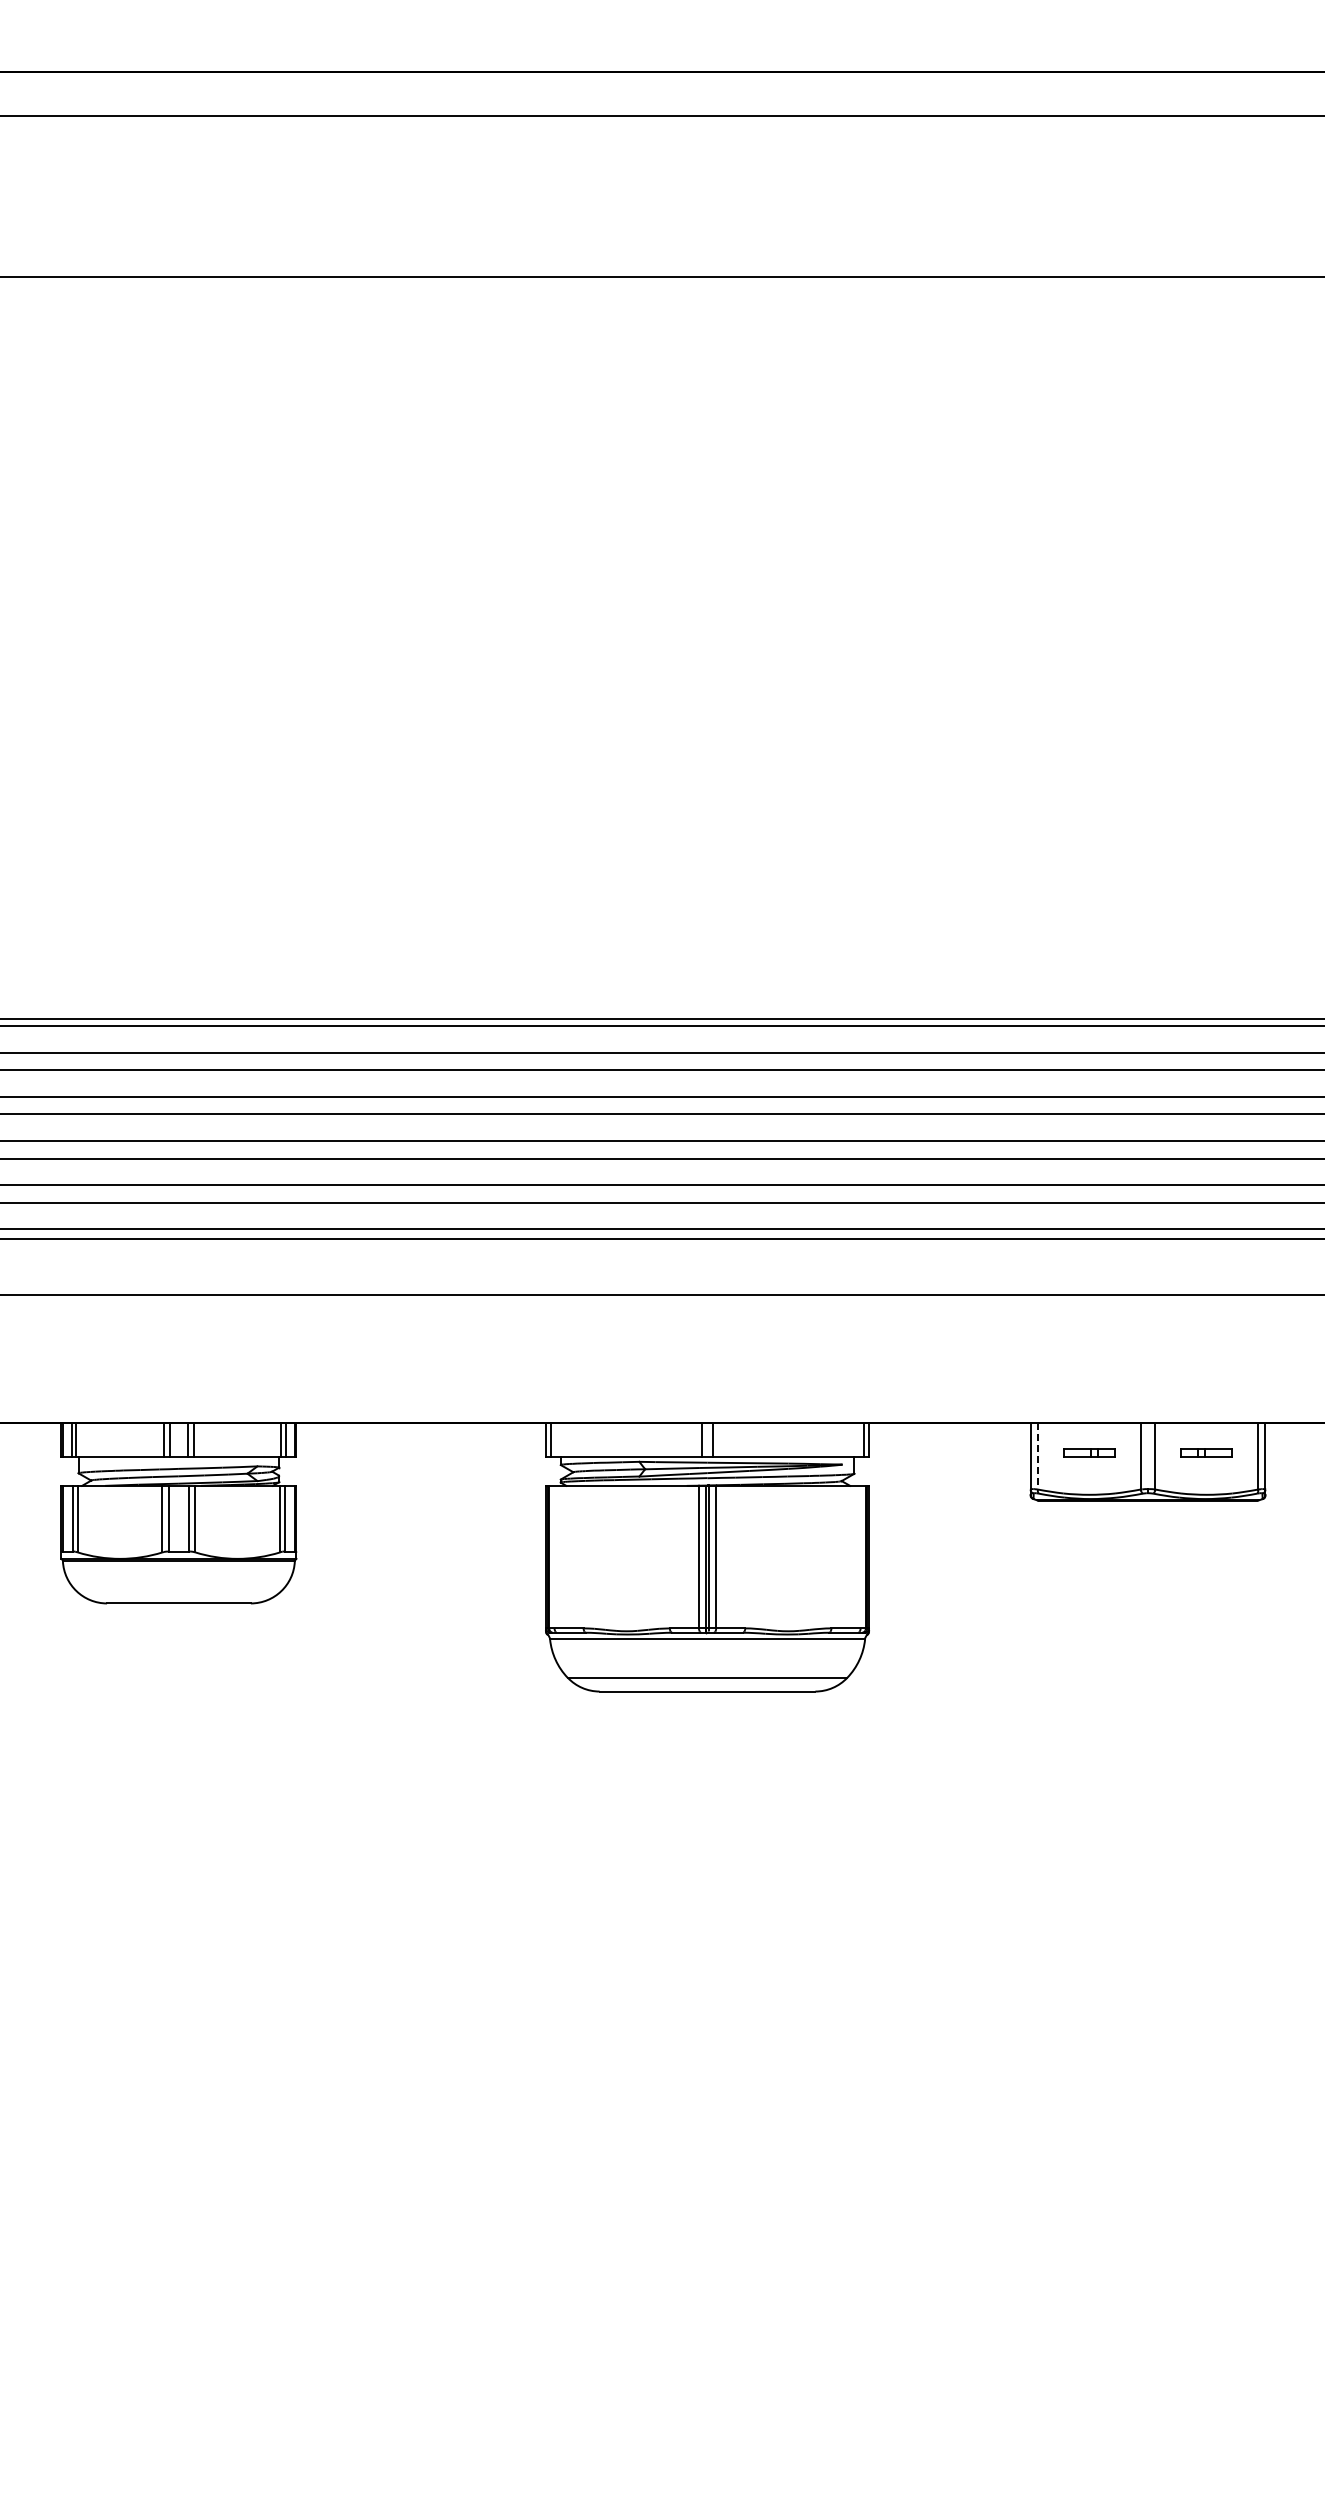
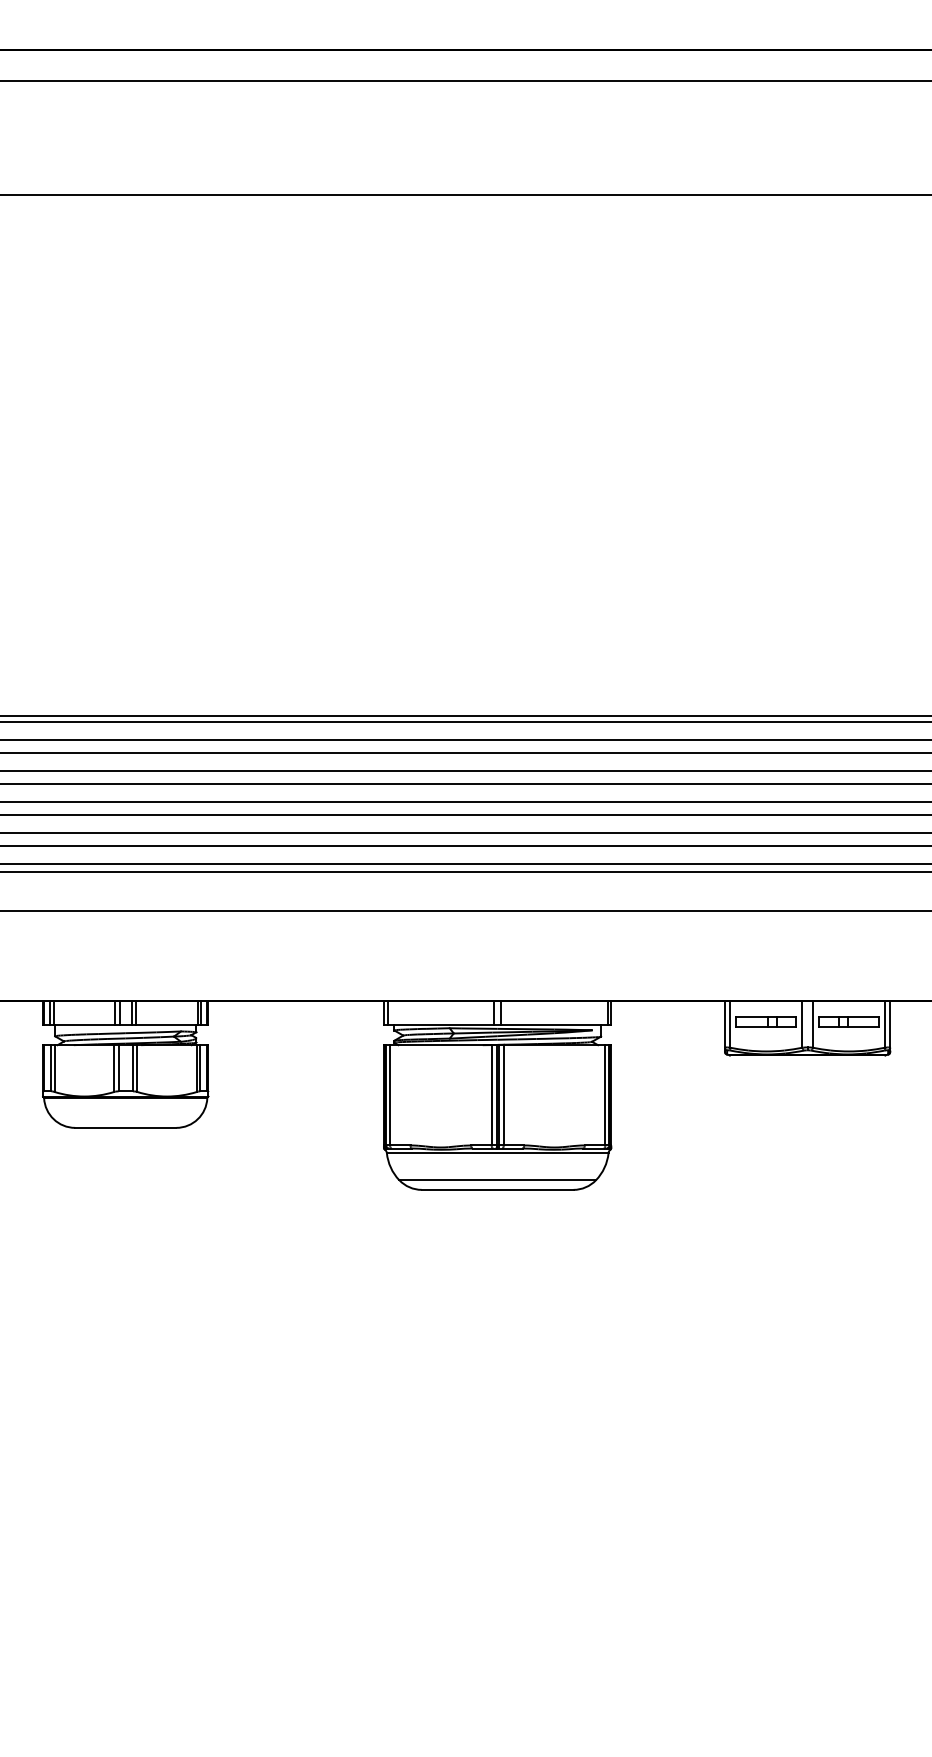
part: (1089, 1452) -> (766, 1021), size x1.67
part: (1206, 1452) -> (848, 1021), size x1.67
line: (1037, 1456) -> (729, 1024), dashed -> solid
line: (554, 1556) -> (390, 1094), added
line: (860, 1557) -> (605, 1095), added

